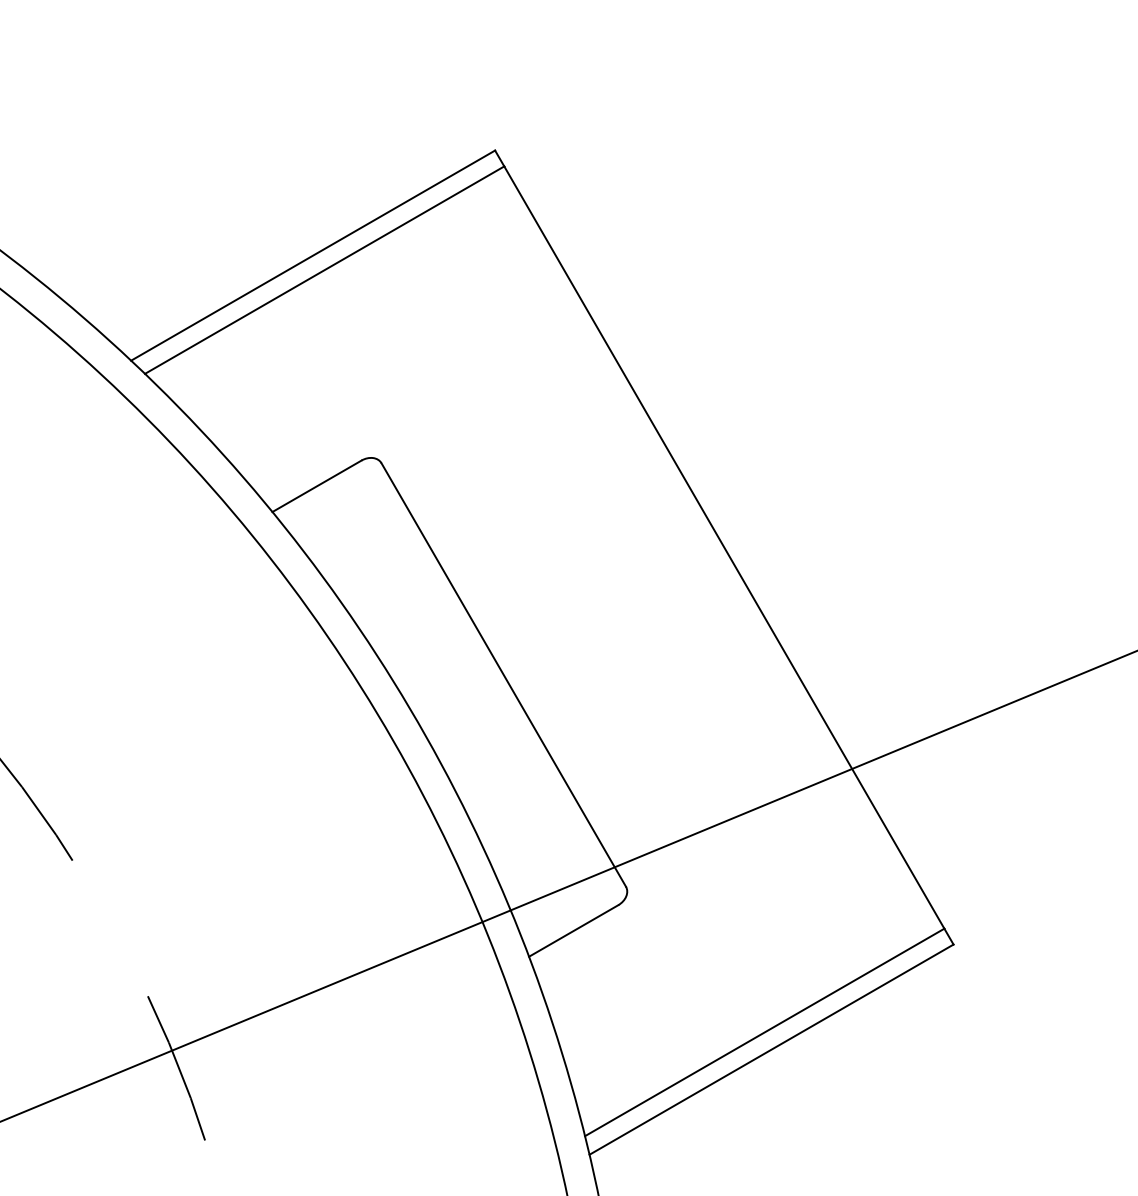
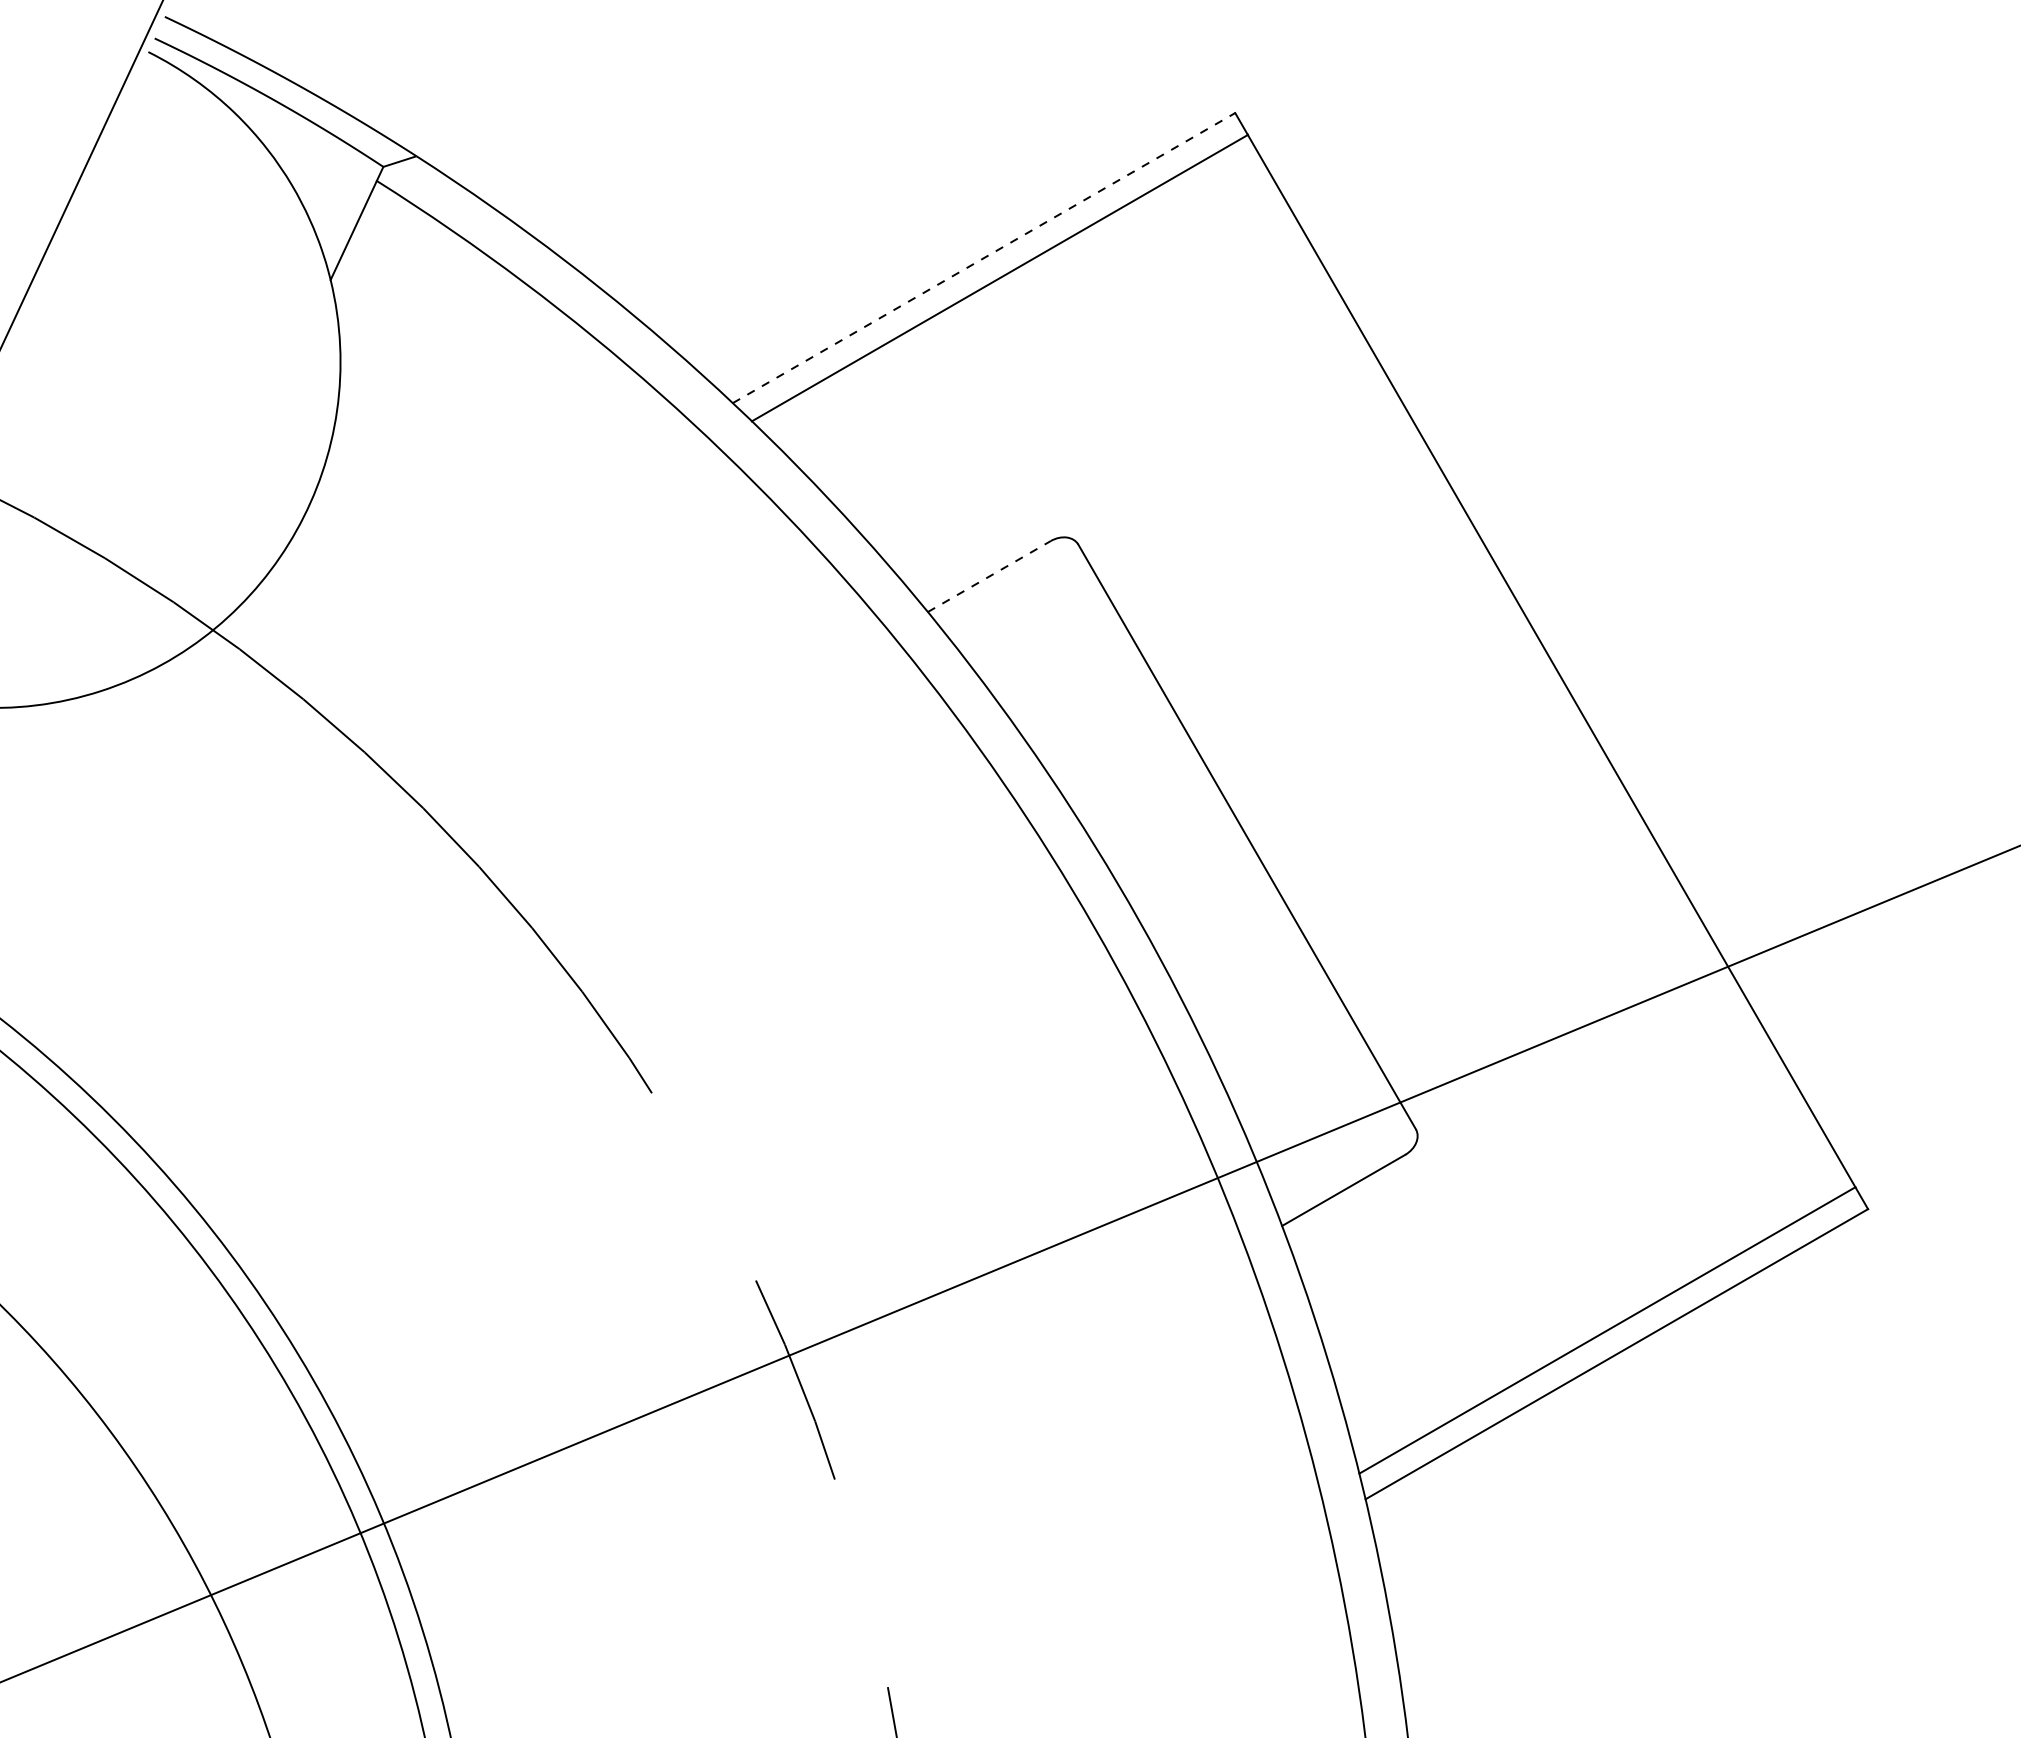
line: (313, 255) -> (984, 257), solid -> dashed
line: (317, 486) -> (989, 576), solid -> dashed

